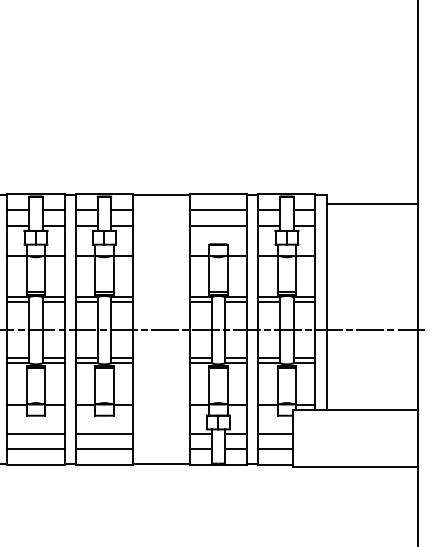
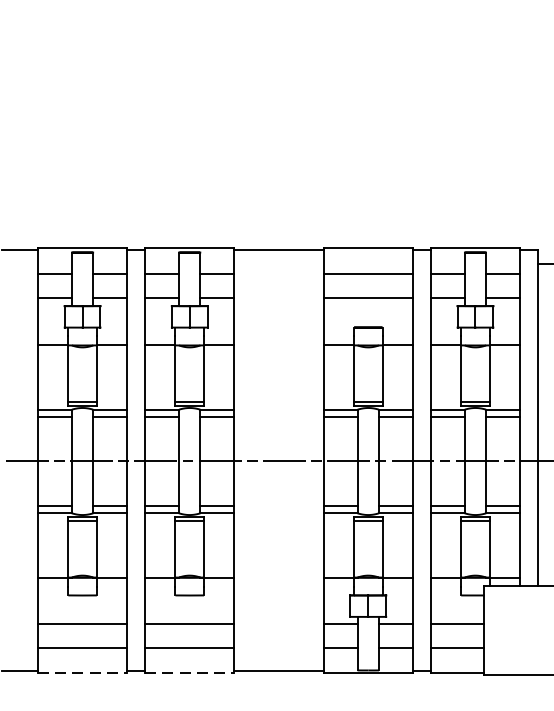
line: (36, 465) -> (83, 673), solid -> dashed
line: (104, 465) -> (189, 673), solid -> dashed

